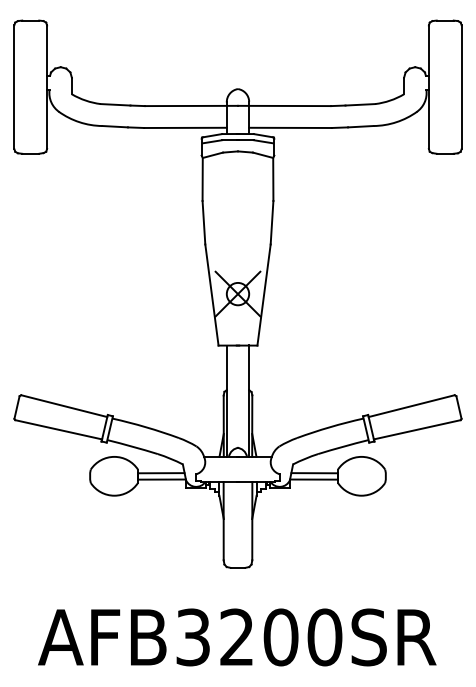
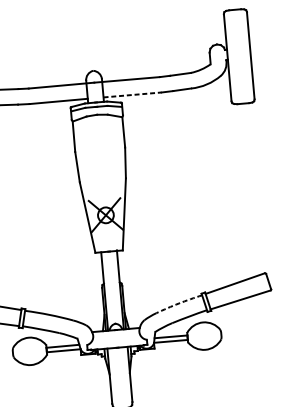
line: (290, 127) -> (132, 94), solid -> dashed
arc: (329, 427) -> (178, 303), solid -> dashed

